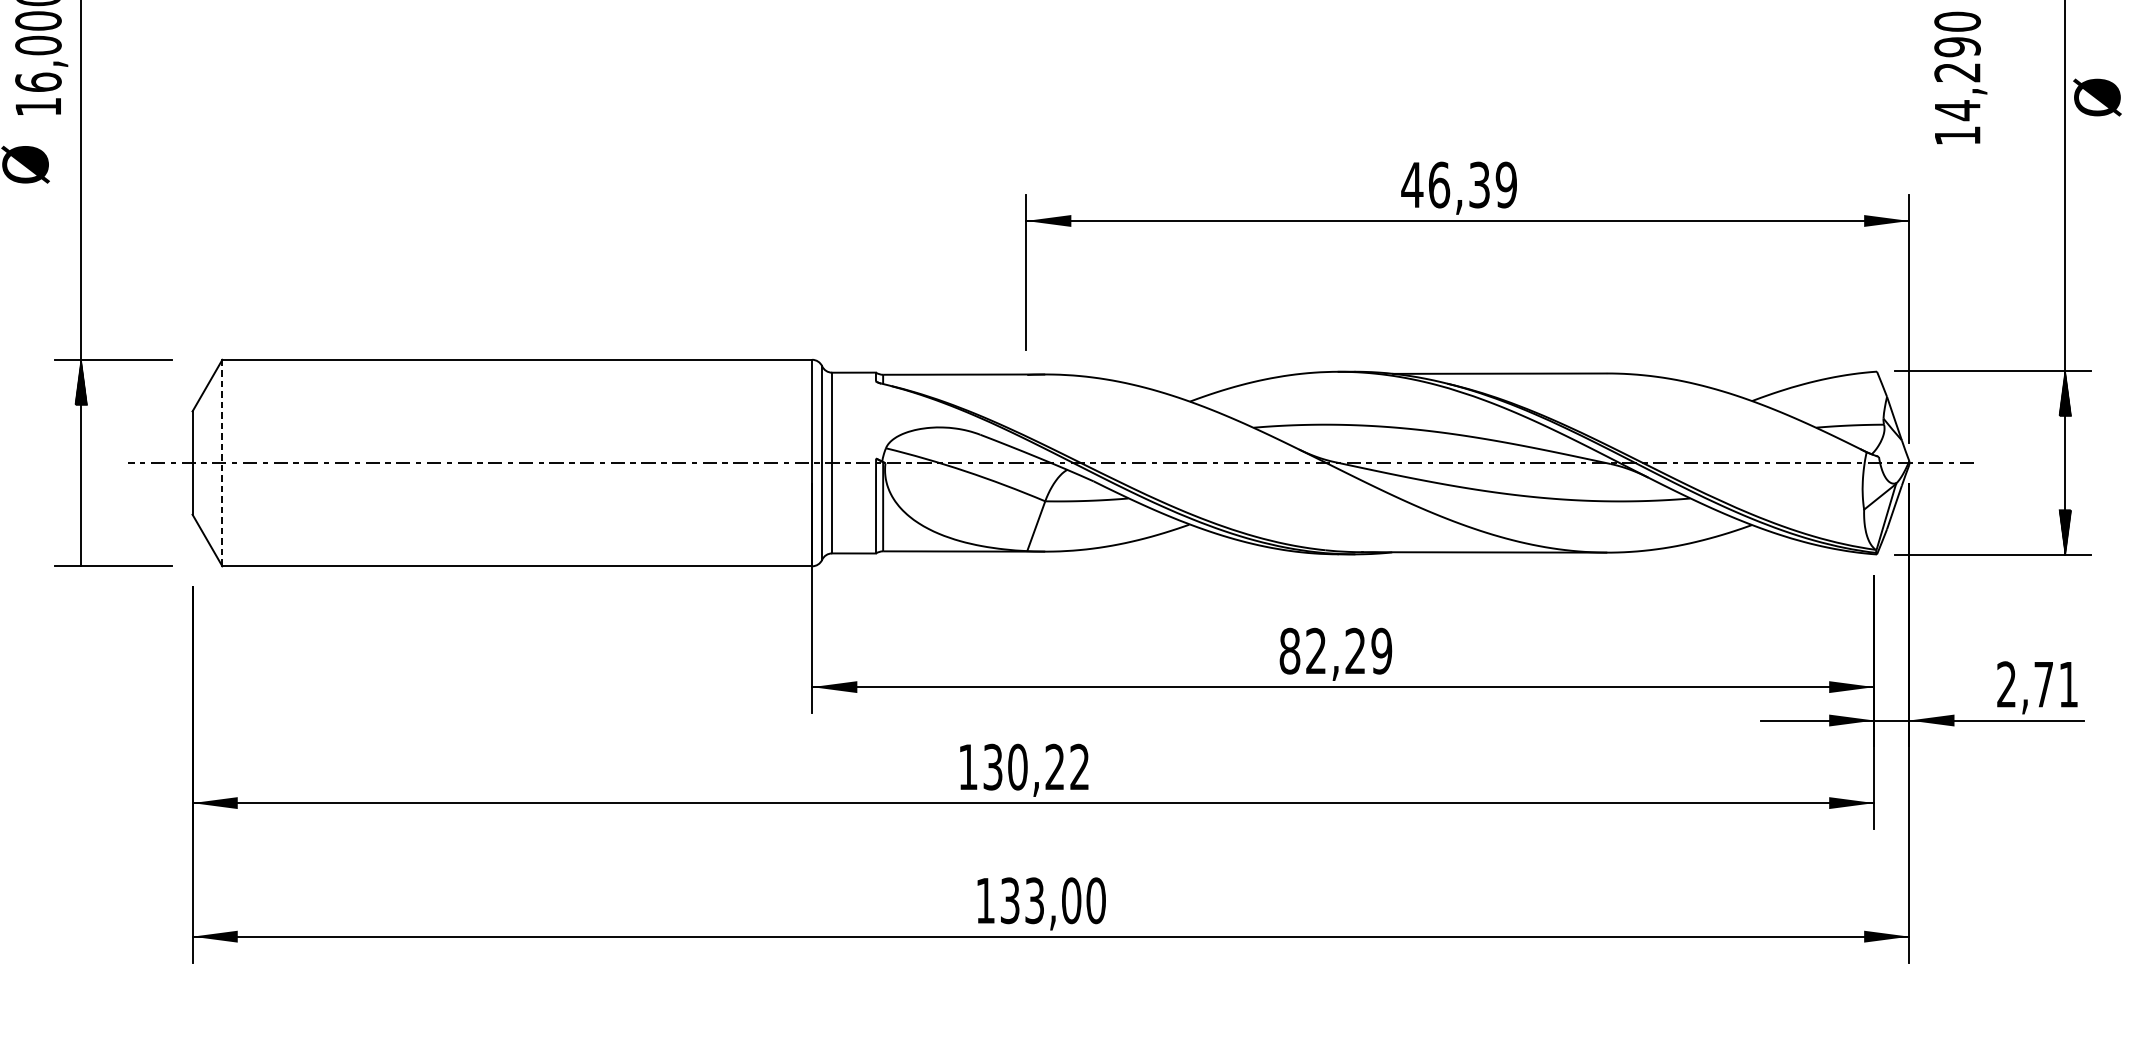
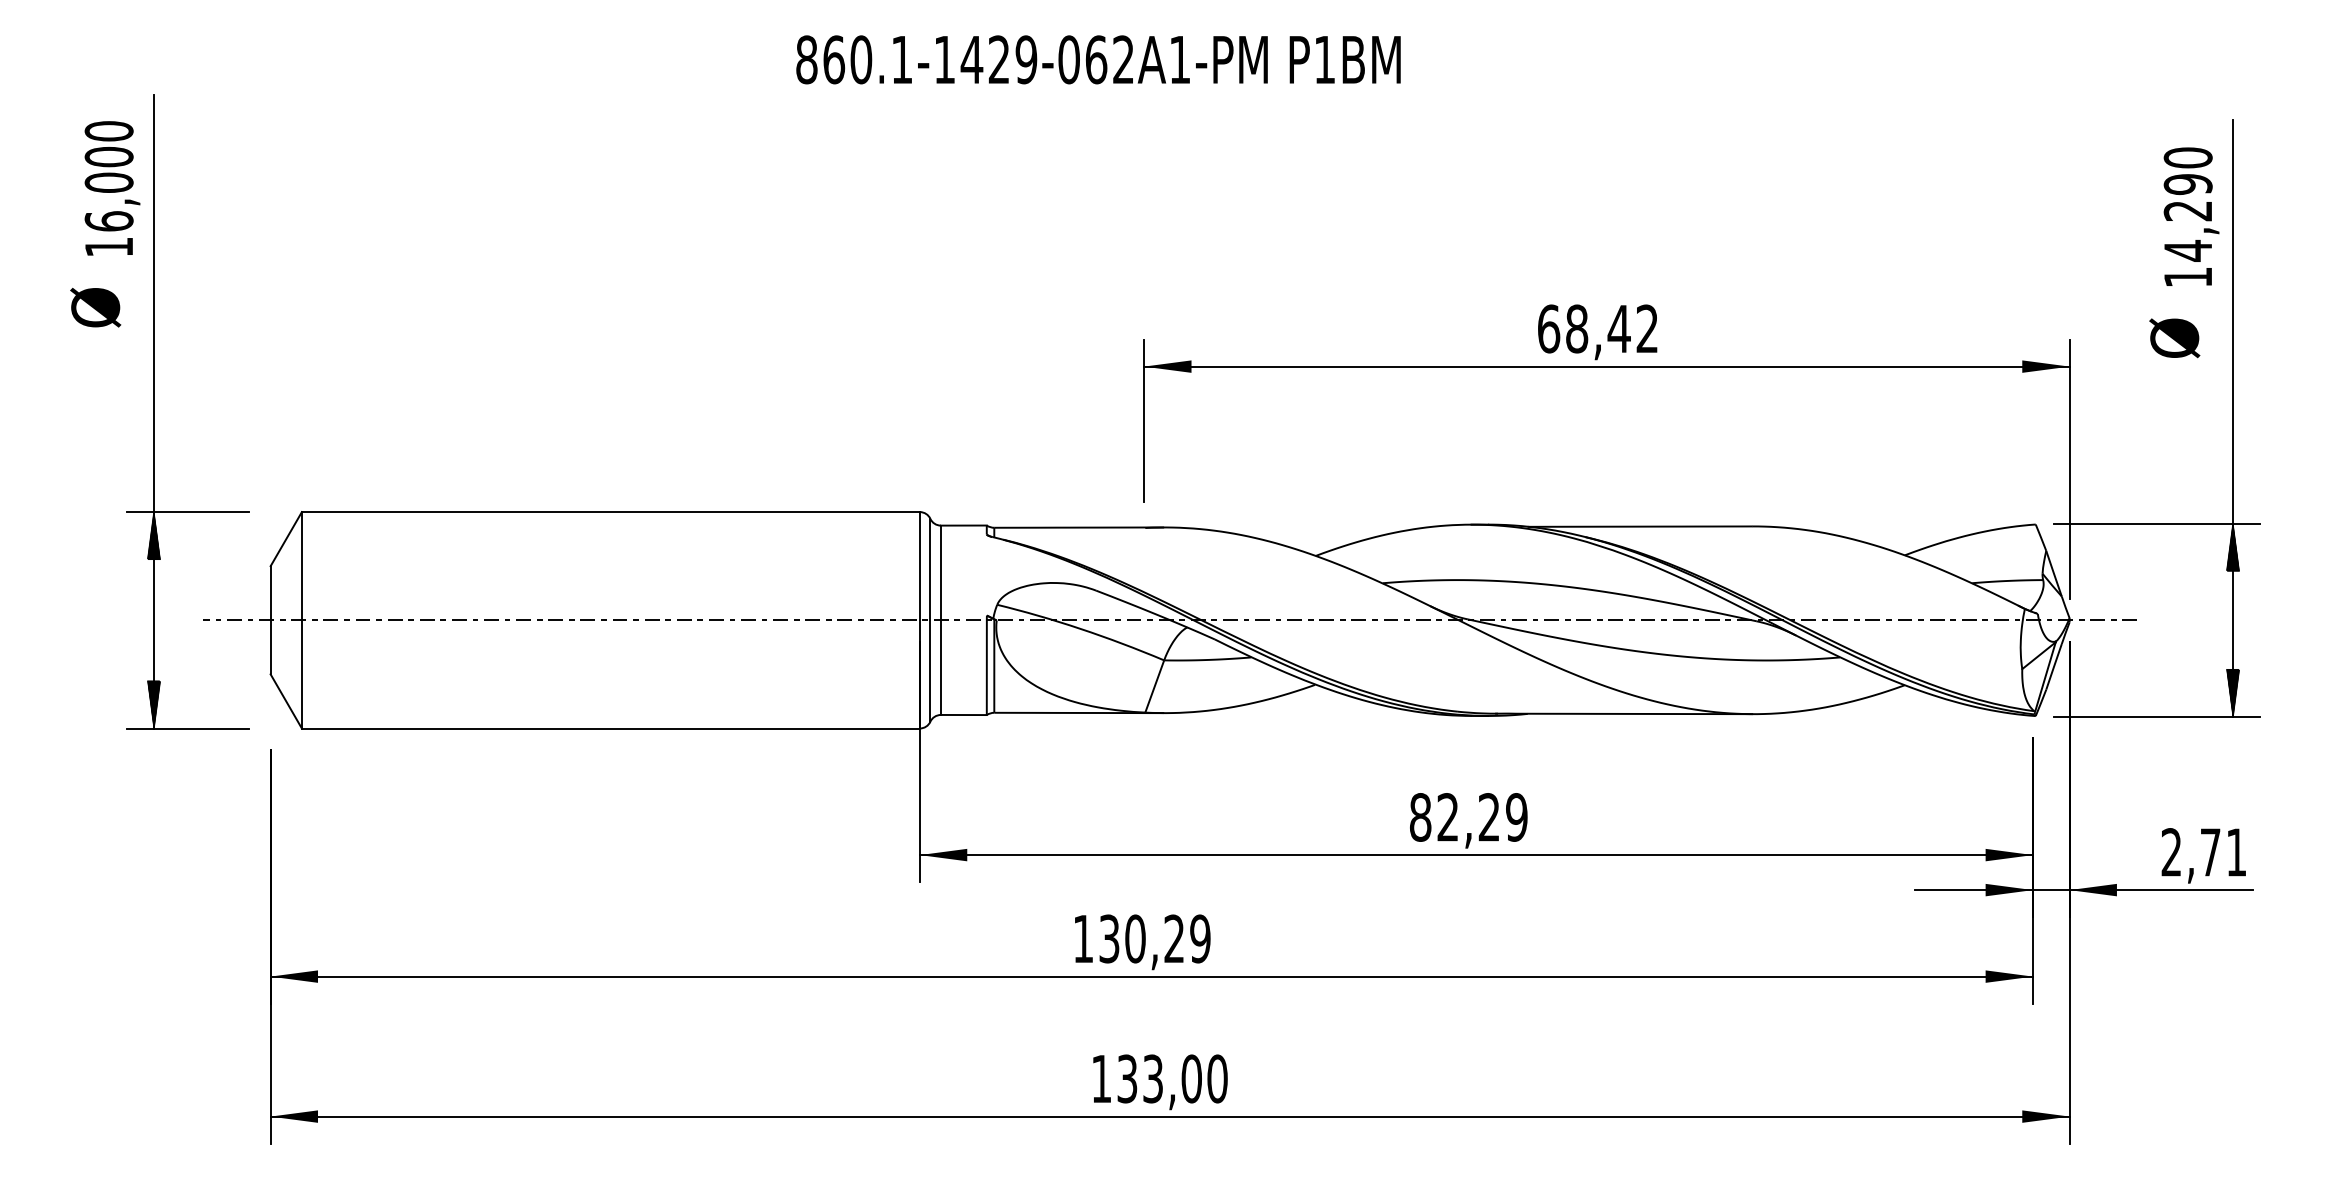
text: (1960, 77) -> (2191, 216), moved
text: (2097, 97) -> (2174, 338), moved
text: (1458, 184) -> (1597, 328), 46,39 -> 68,42
line: (222, 463) -> (301, 620), dashed -> solid
hatch: (80, 543) -> (153, 704), added
text: (1079, 766) -> (1200, 938), 130,22 -> 130,29

